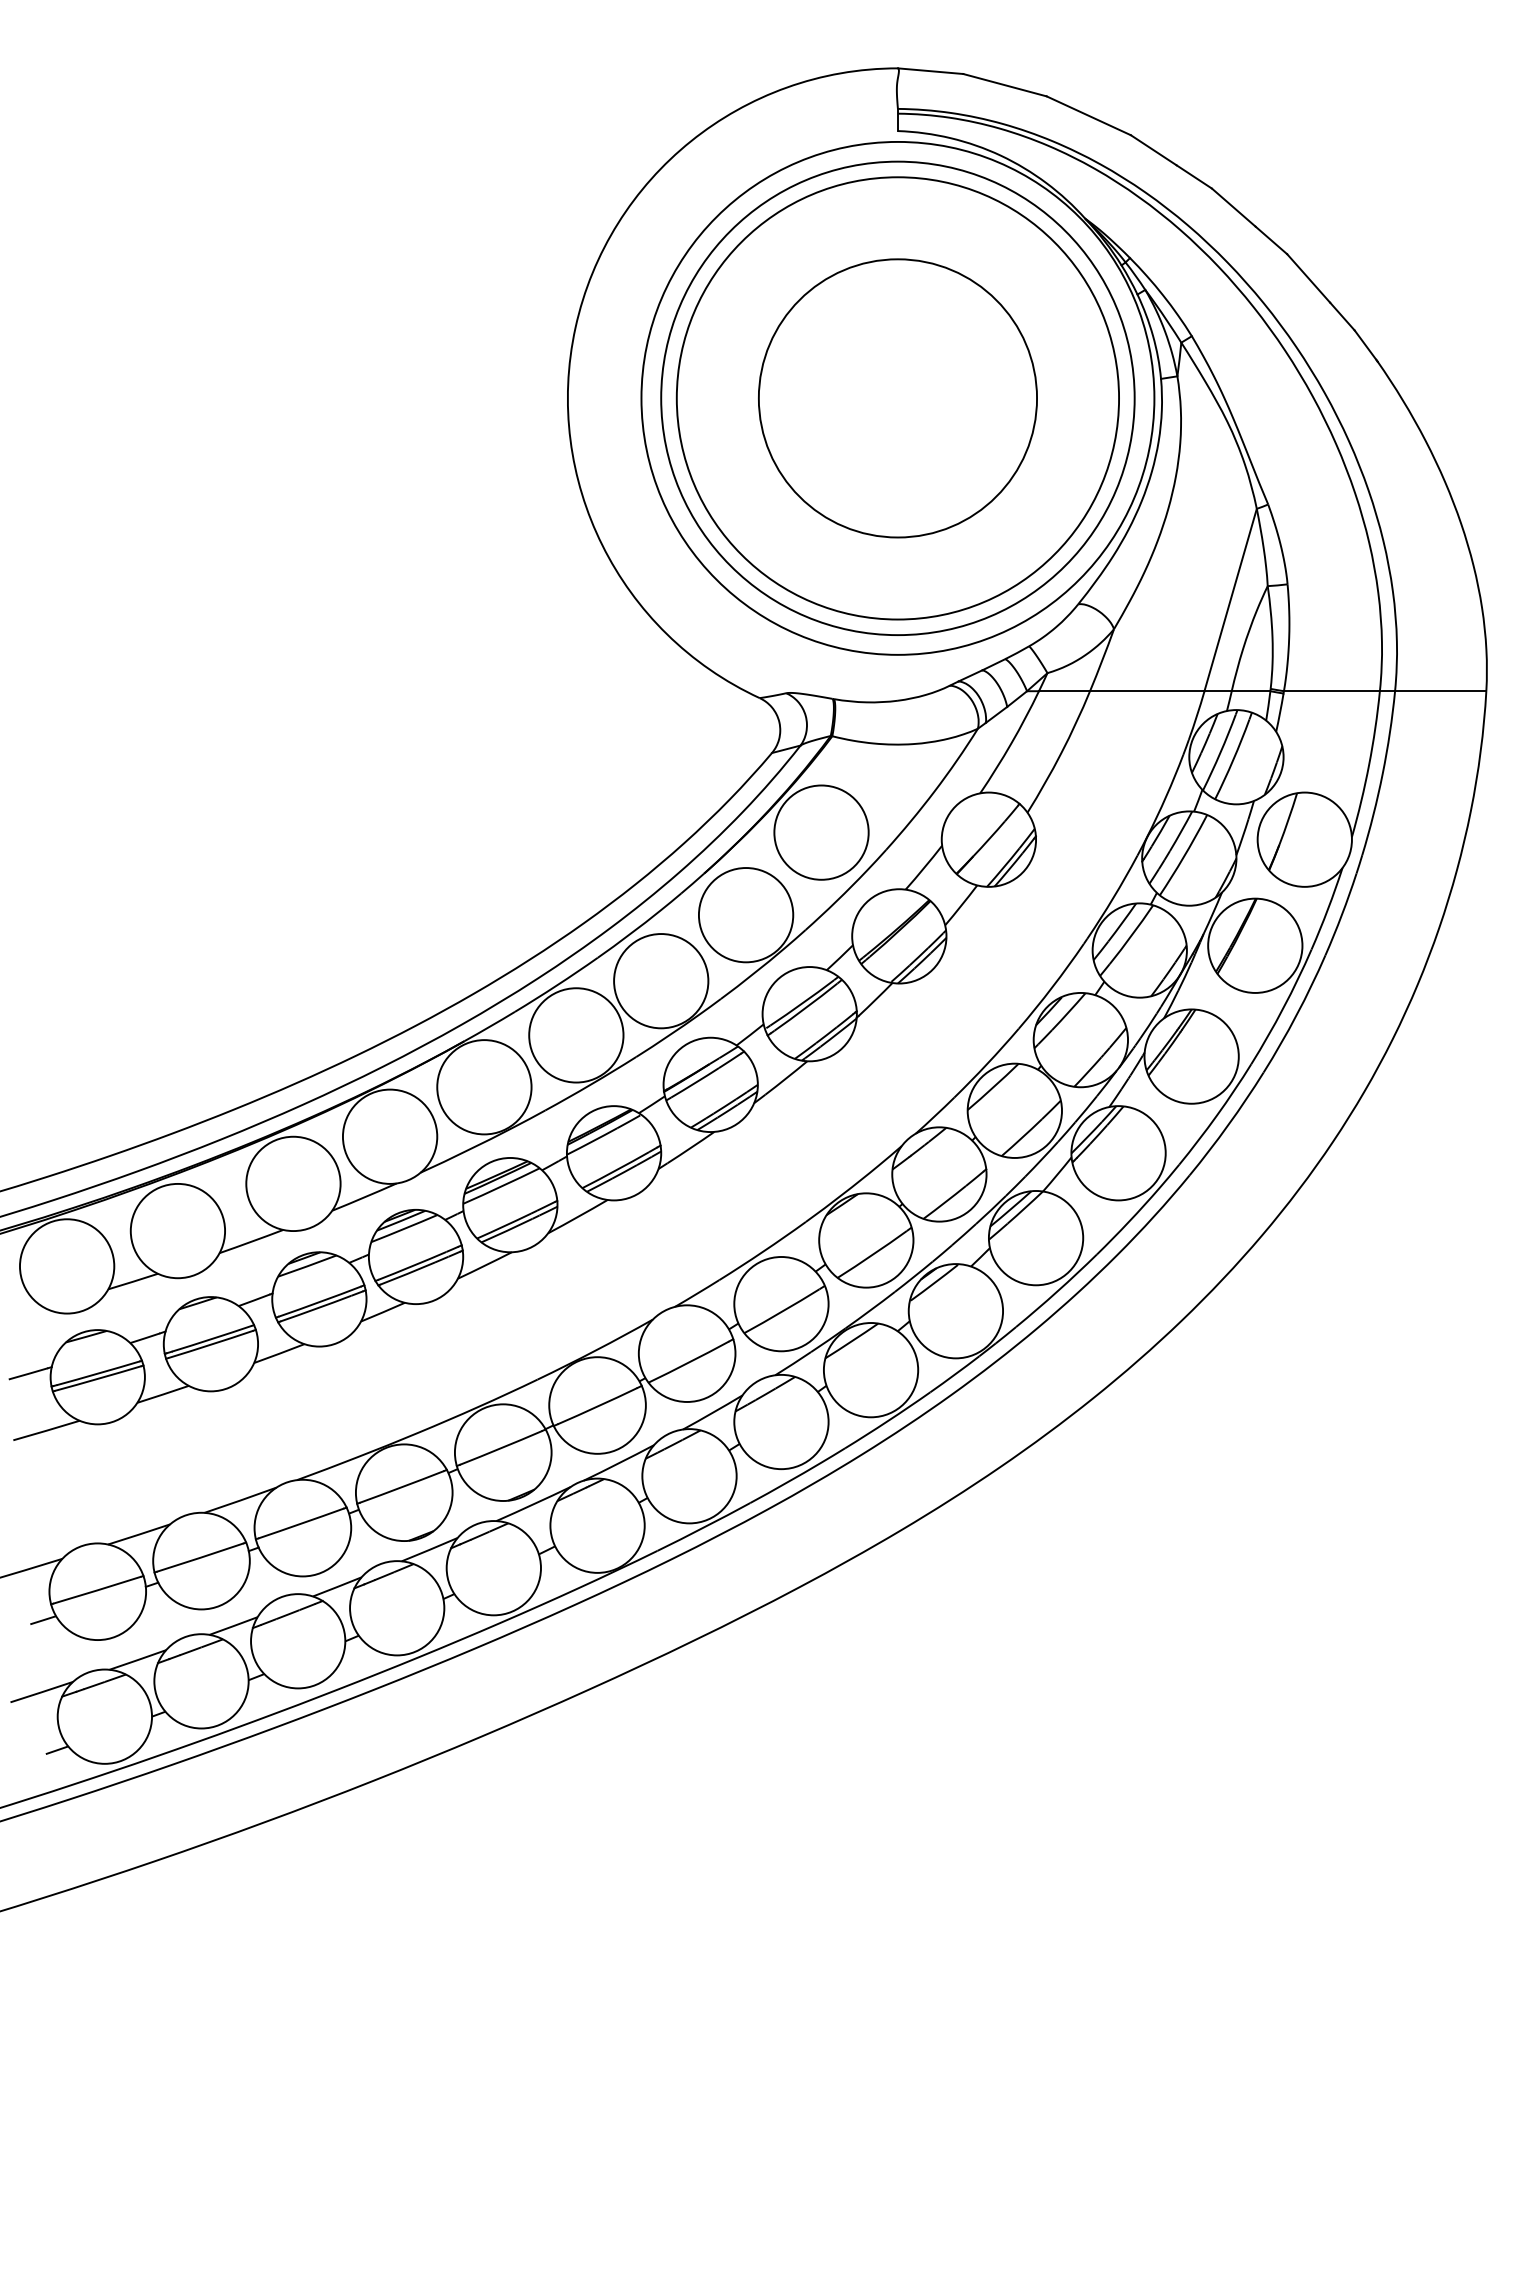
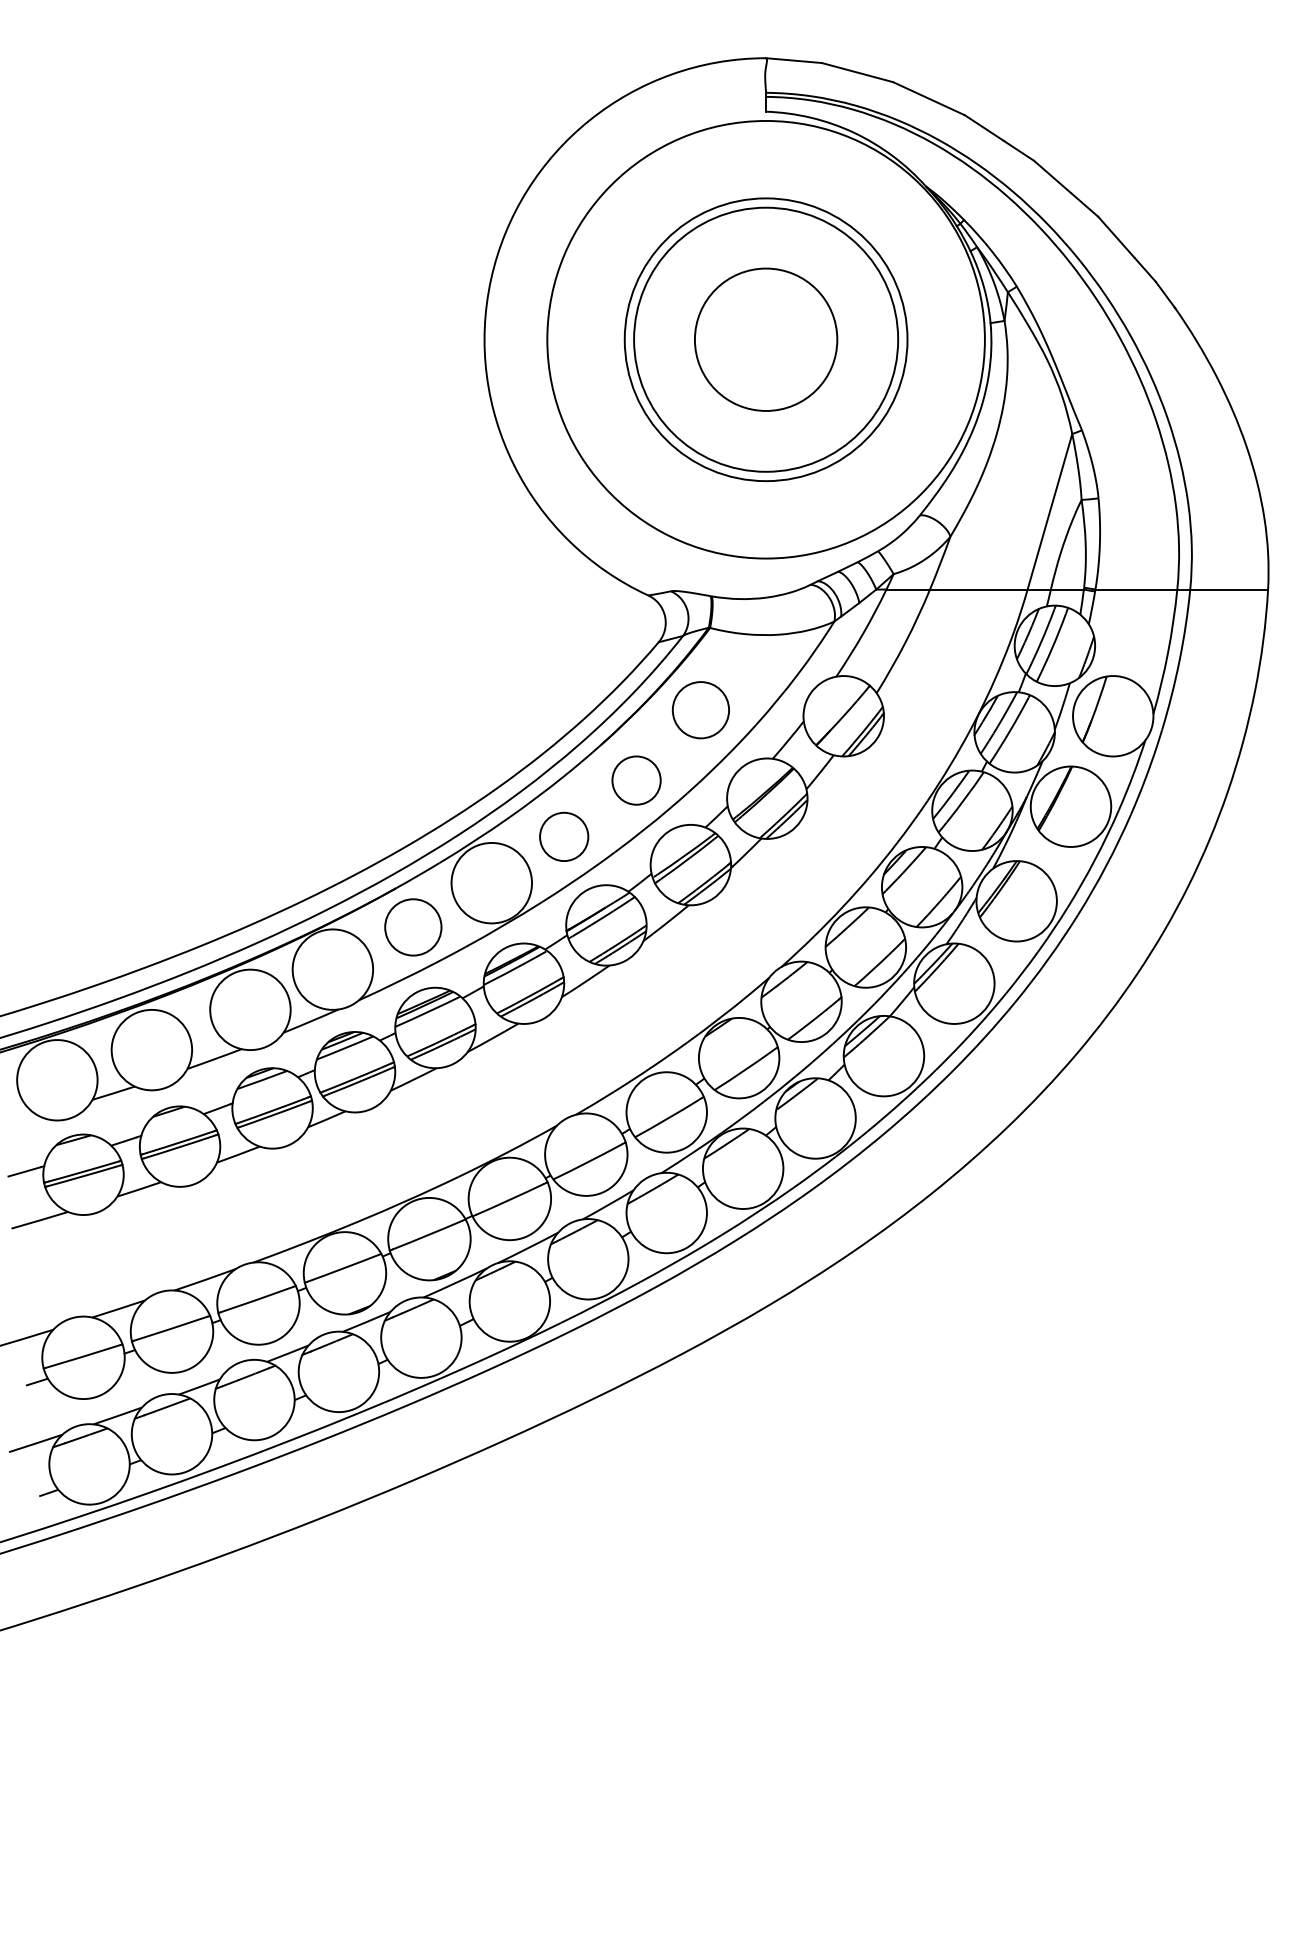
circle: (897, 398) -> (765, 339), size x0.6
circle: (897, 398) -> (765, 339), size x0.7
circle: (897, 398) -> (765, 339), size x0.7
circle: (821, 832) -> (700, 710), size x0.7
circle: (745, 915) -> (636, 780), size x0.6
circle: (661, 981) -> (564, 837), size x0.6
circle: (484, 1087) -> (413, 927), size x0.7

